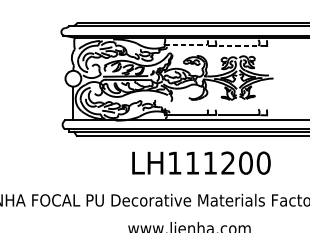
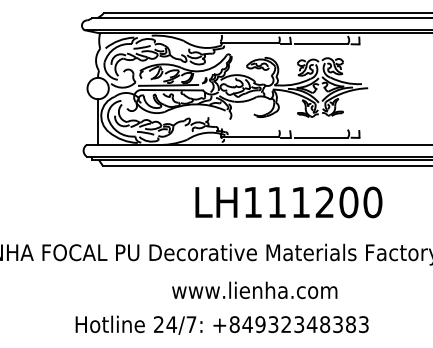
line: (186, 45) -> (250, 43), dashed -> solid
line: (238, 46) -> (321, 44), dashed -> solid
text: (201, 163) -> (288, 202), moved

